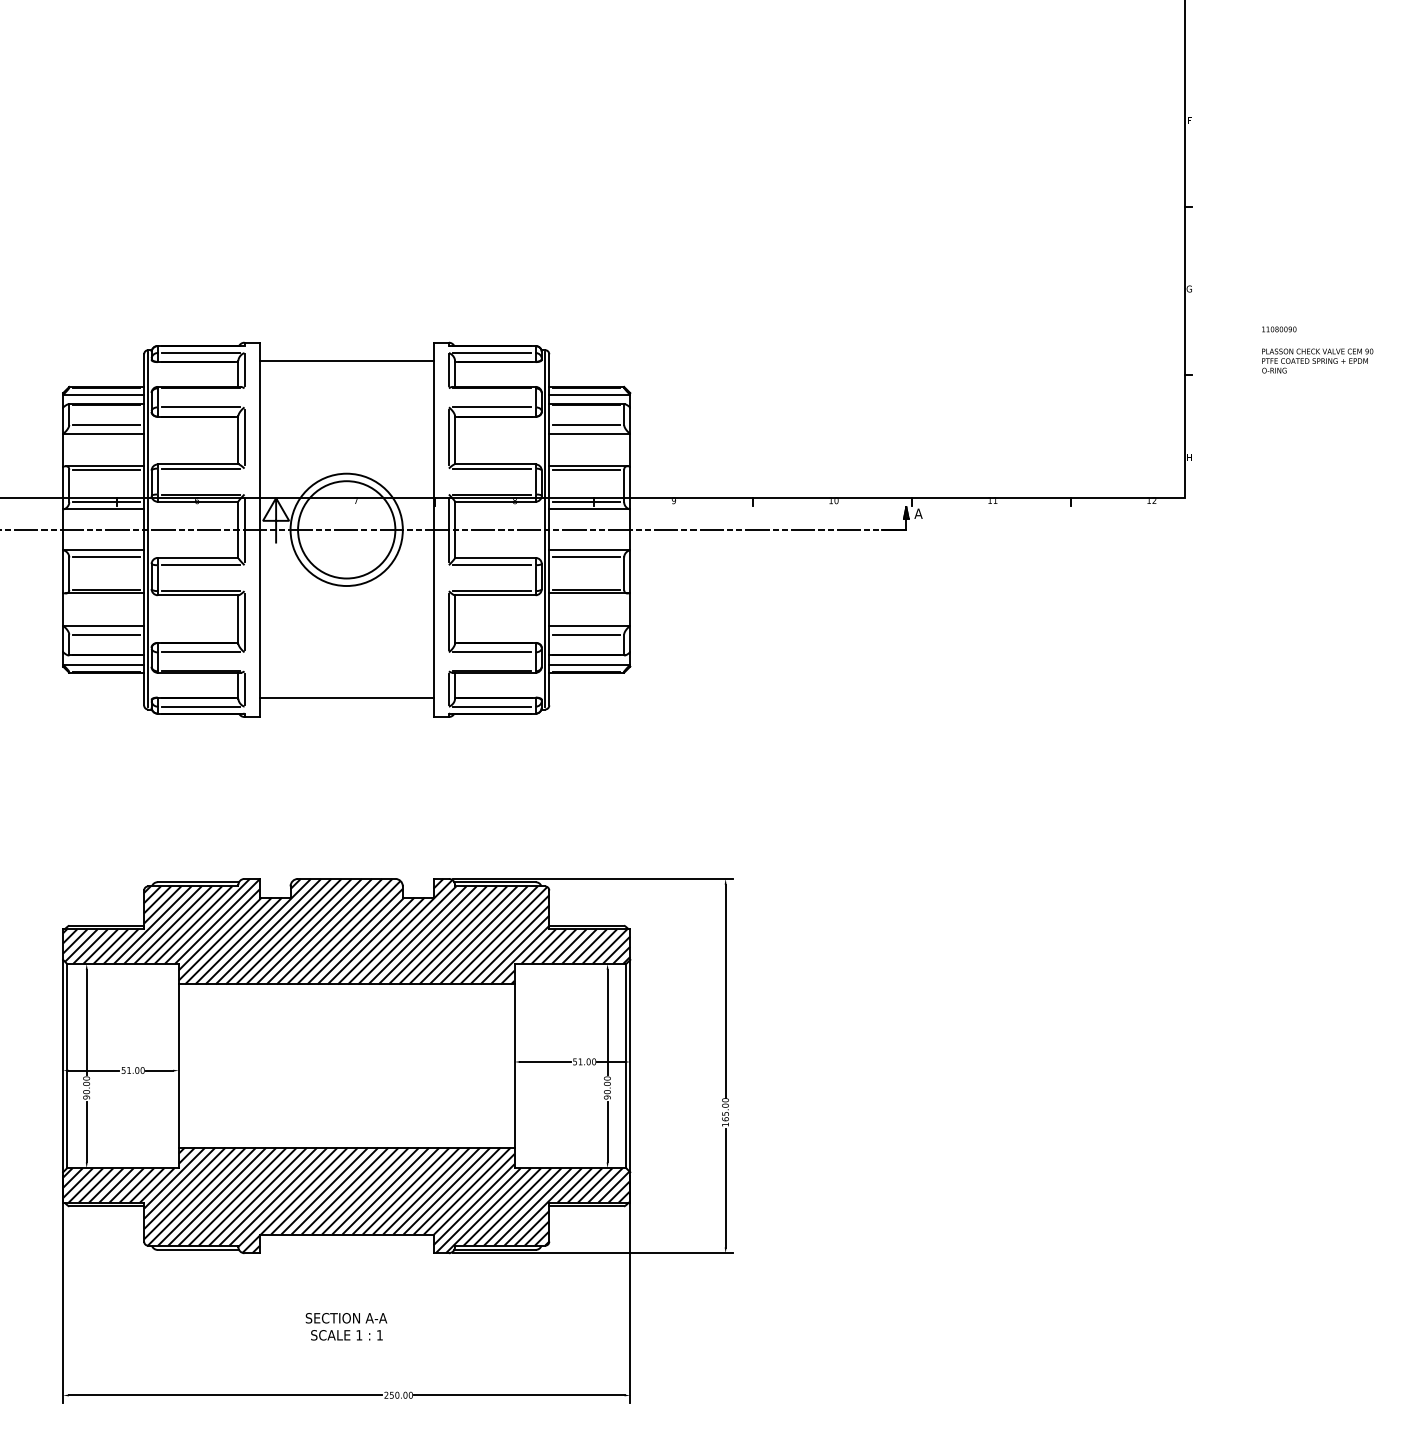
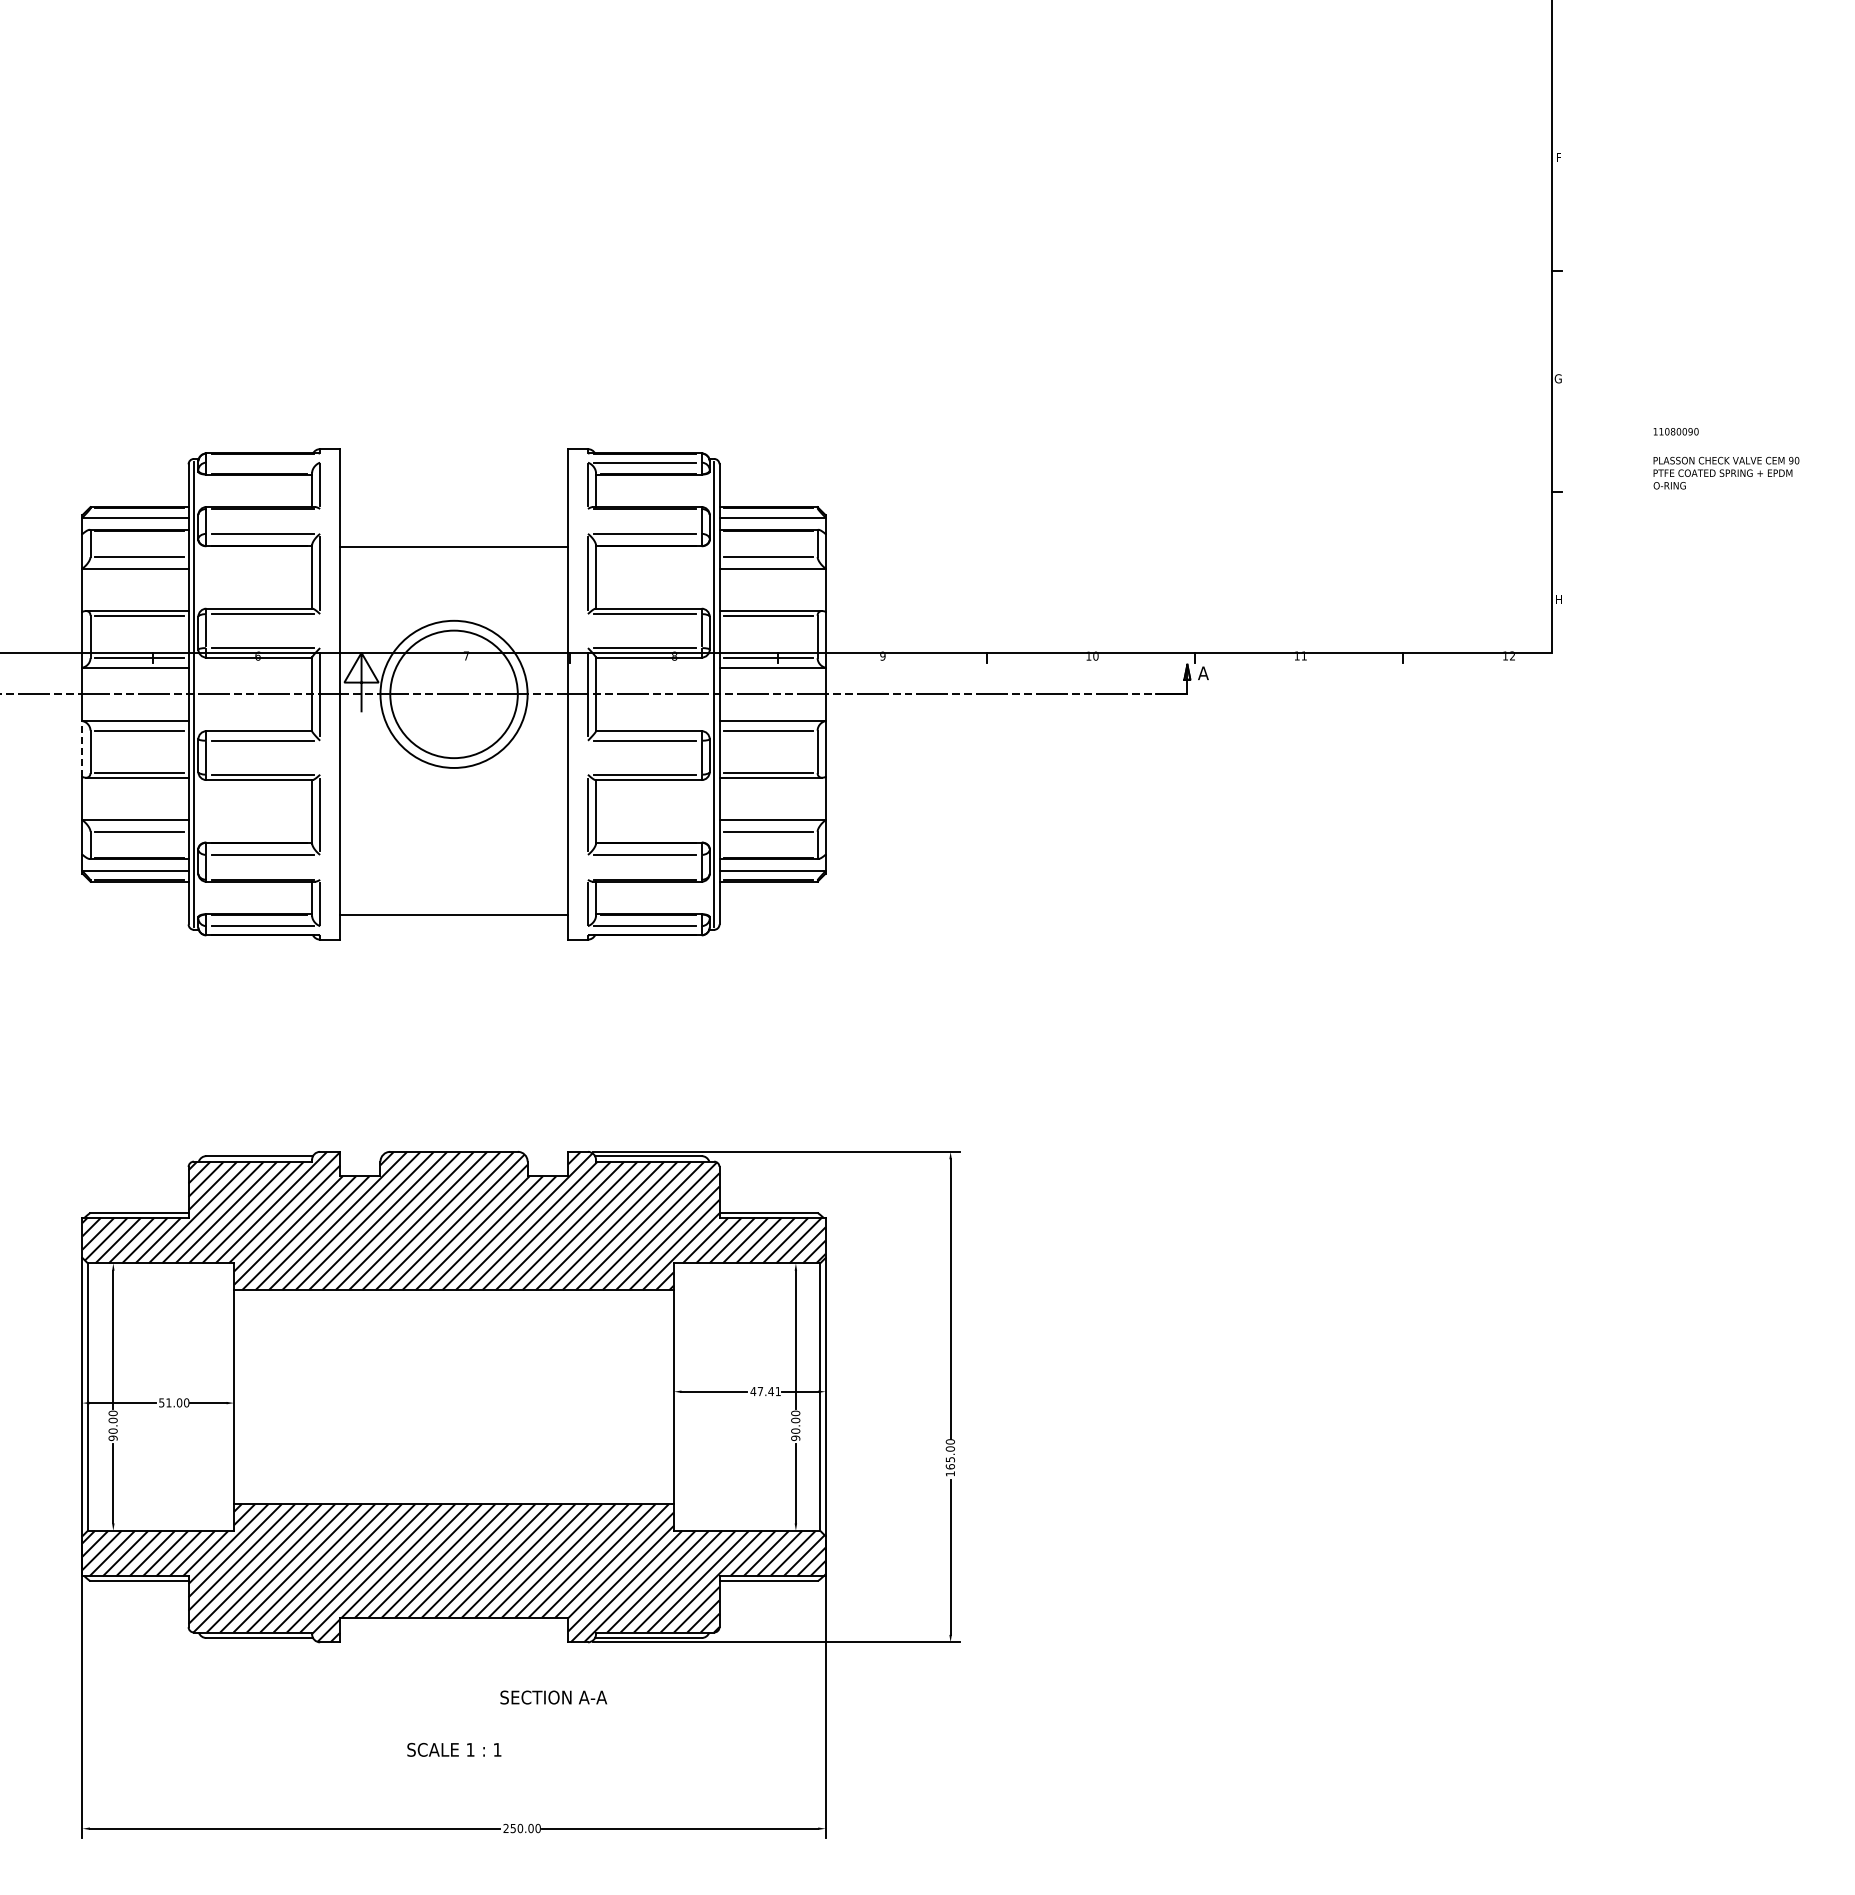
line: (201, 352) -> (263, 462), removed
line: (346, 361) -> (453, 546), moved
line: (63, 571) -> (82, 749), solid -> dashed
text: (584, 1061) -> (765, 1391), 51.00 -> 47.41
text: (346, 1318) -> (553, 1697), moved

